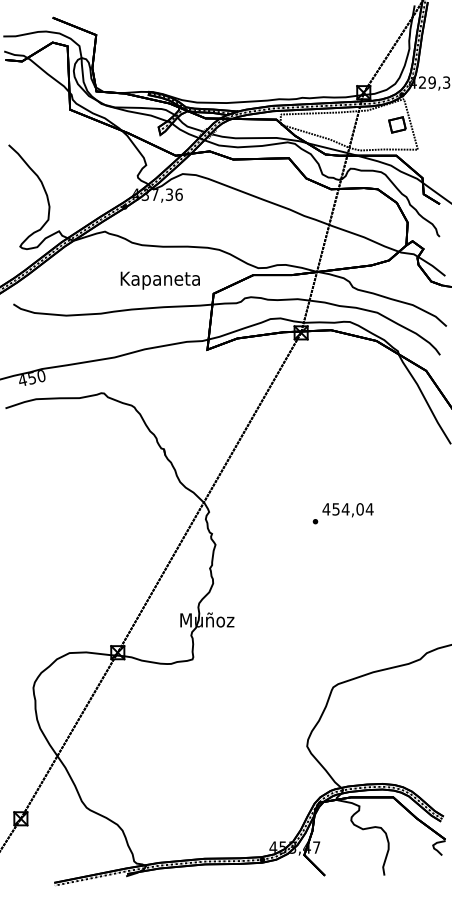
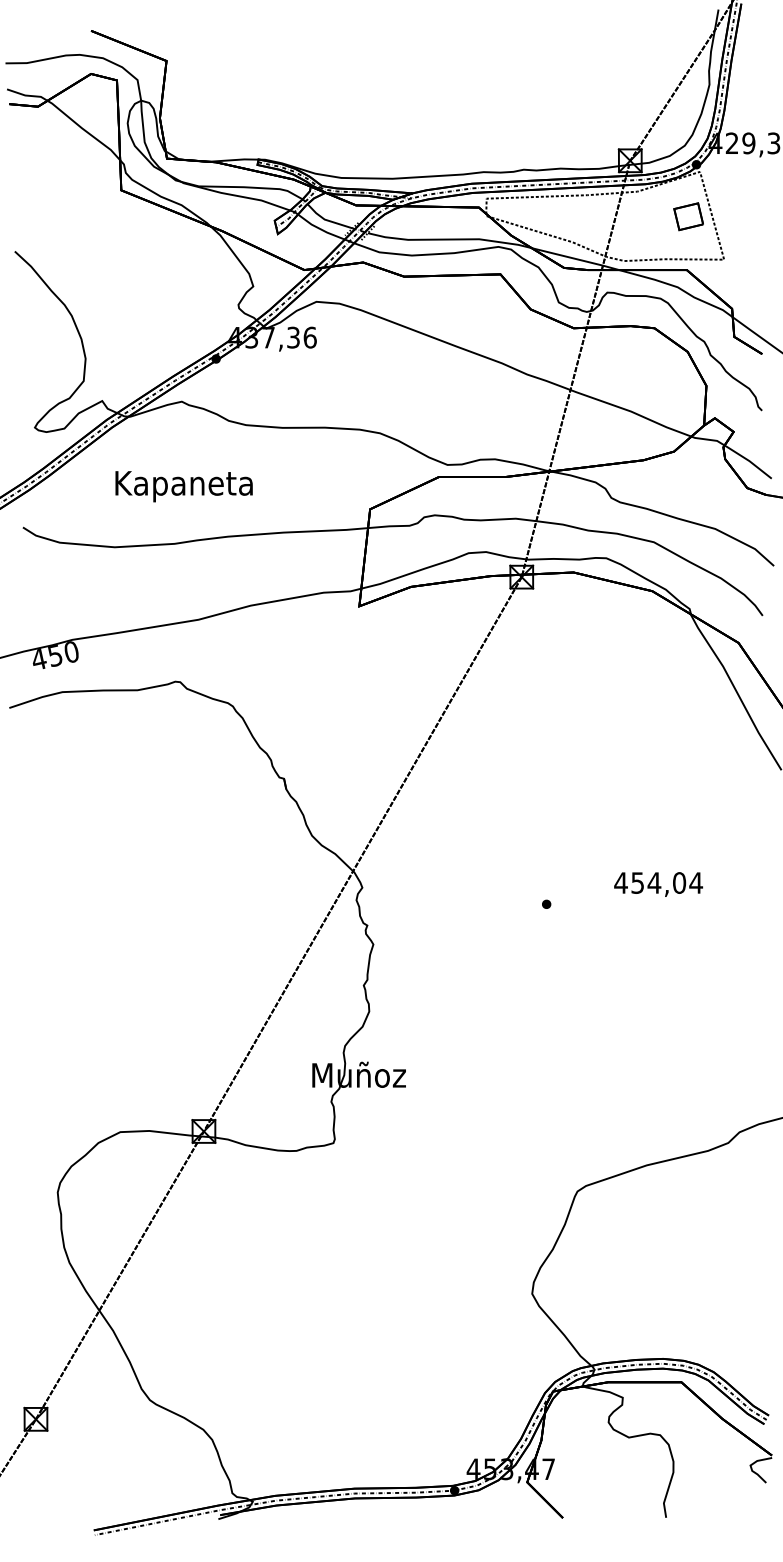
text: (159, 280) -> (182, 486), moved
text: (347, 510) -> (657, 884), moved

